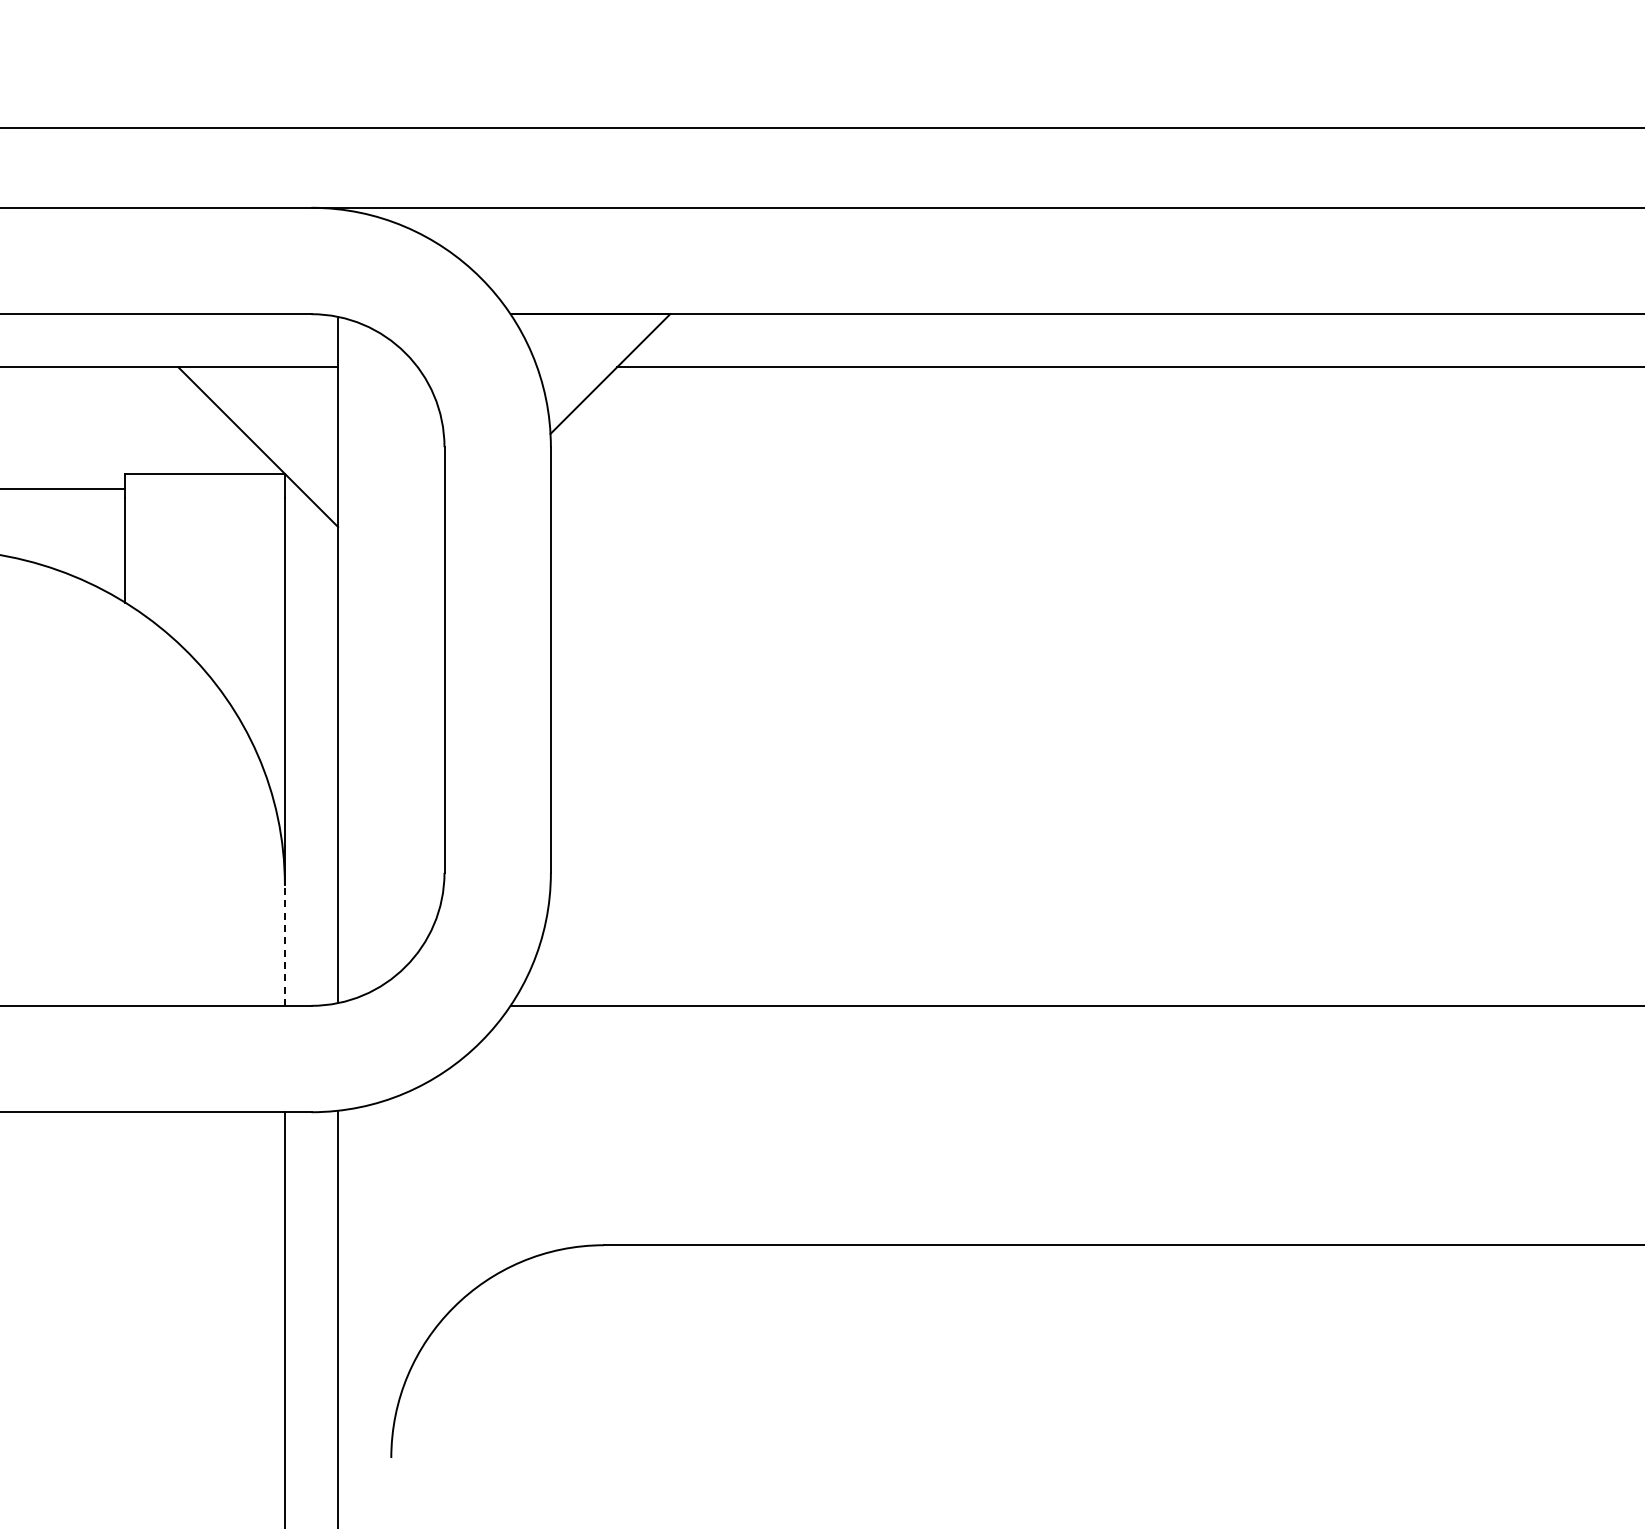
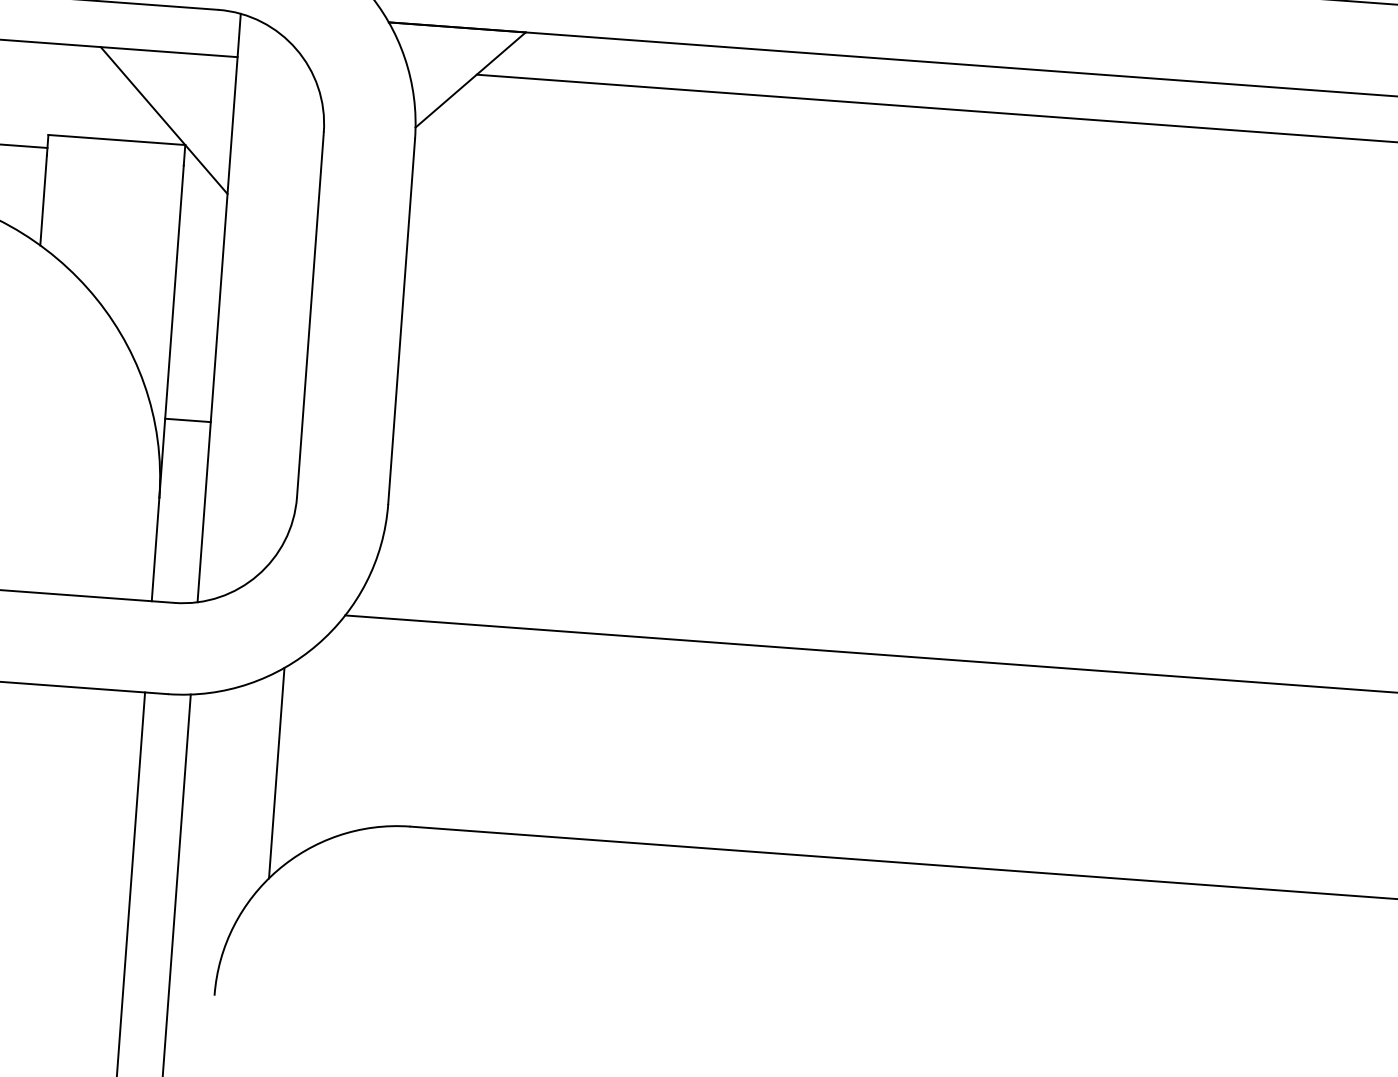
line: (311, 793) -> (187, 420), added
line: (284, 945) -> (155, 549), dashed -> solid
line: (444, 1194) -> (276, 773), added

